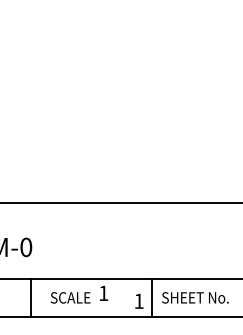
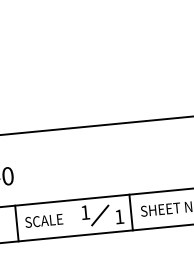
text: (70, 297) -> (43, 220), moved
line: (118, 297) -> (99, 215), added

